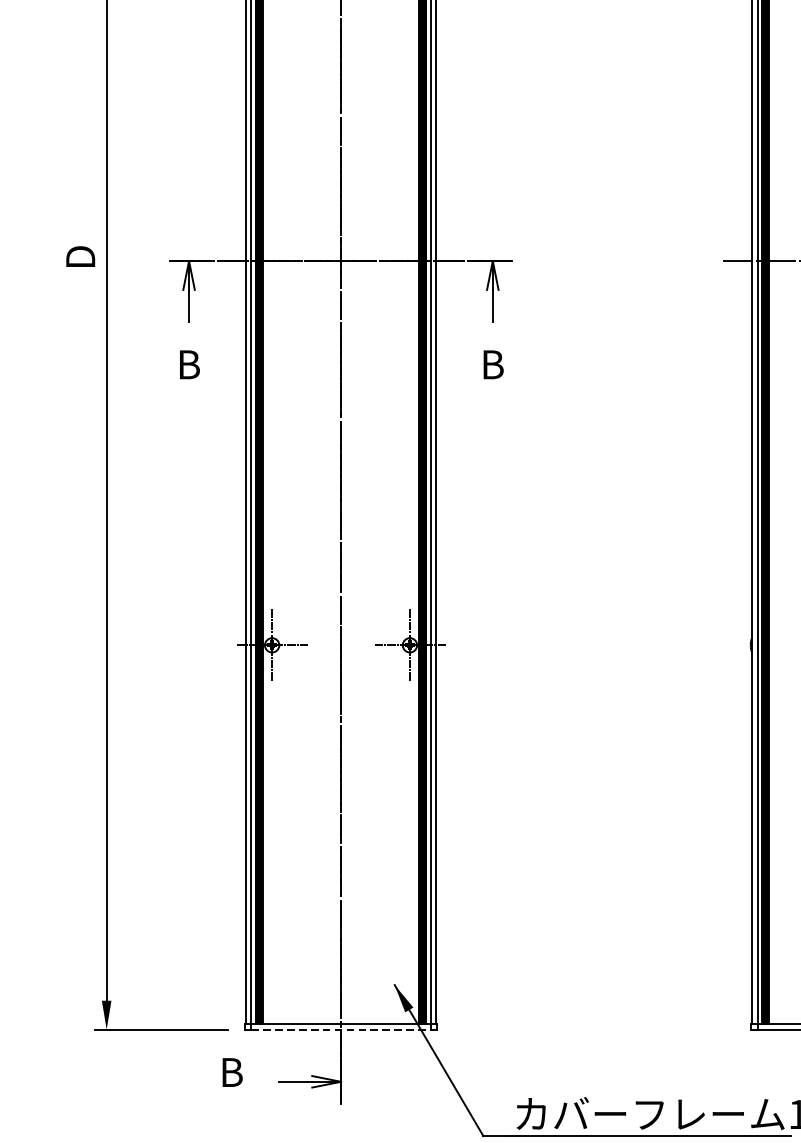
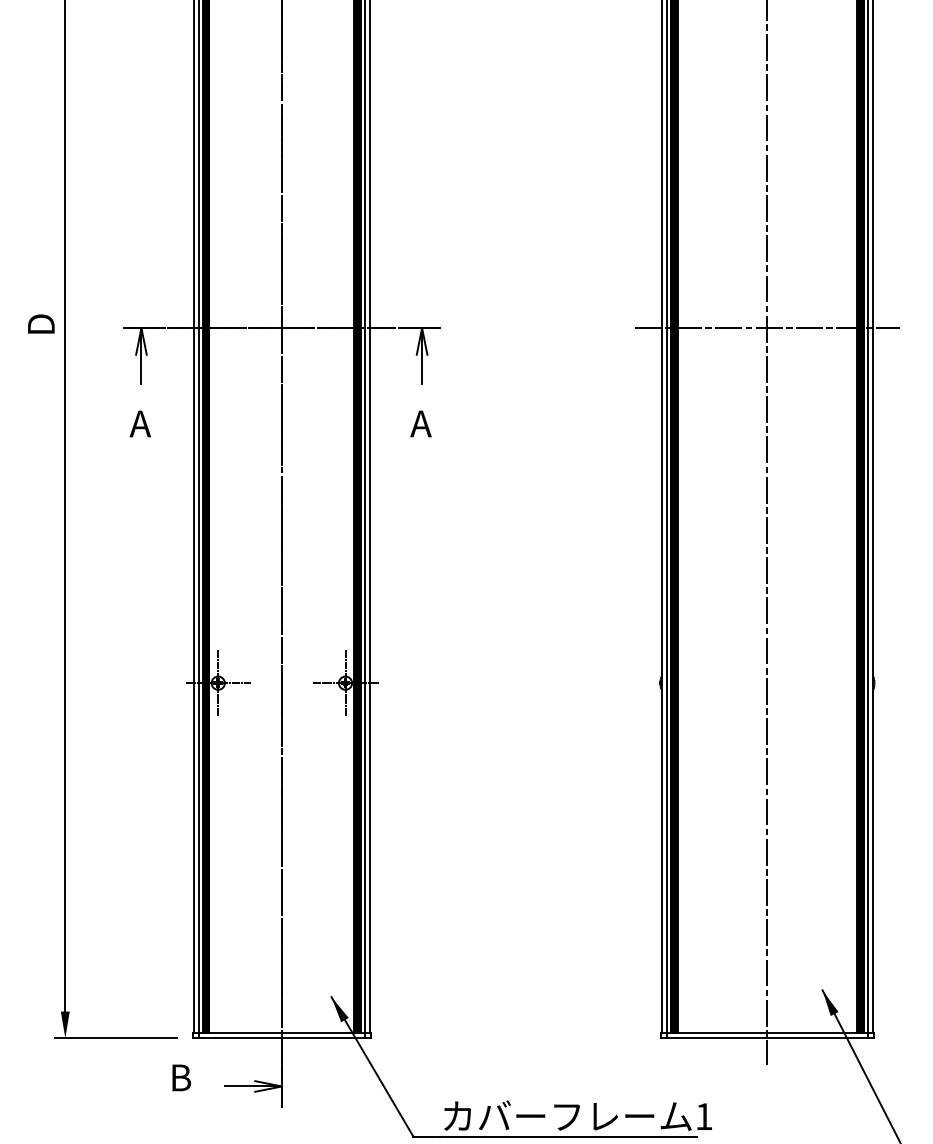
text: (188, 364) -> (140, 423), B -> A
text: (492, 364) -> (421, 423), B -> A
line: (340, 1029) -> (281, 1038), dashed -> solid

